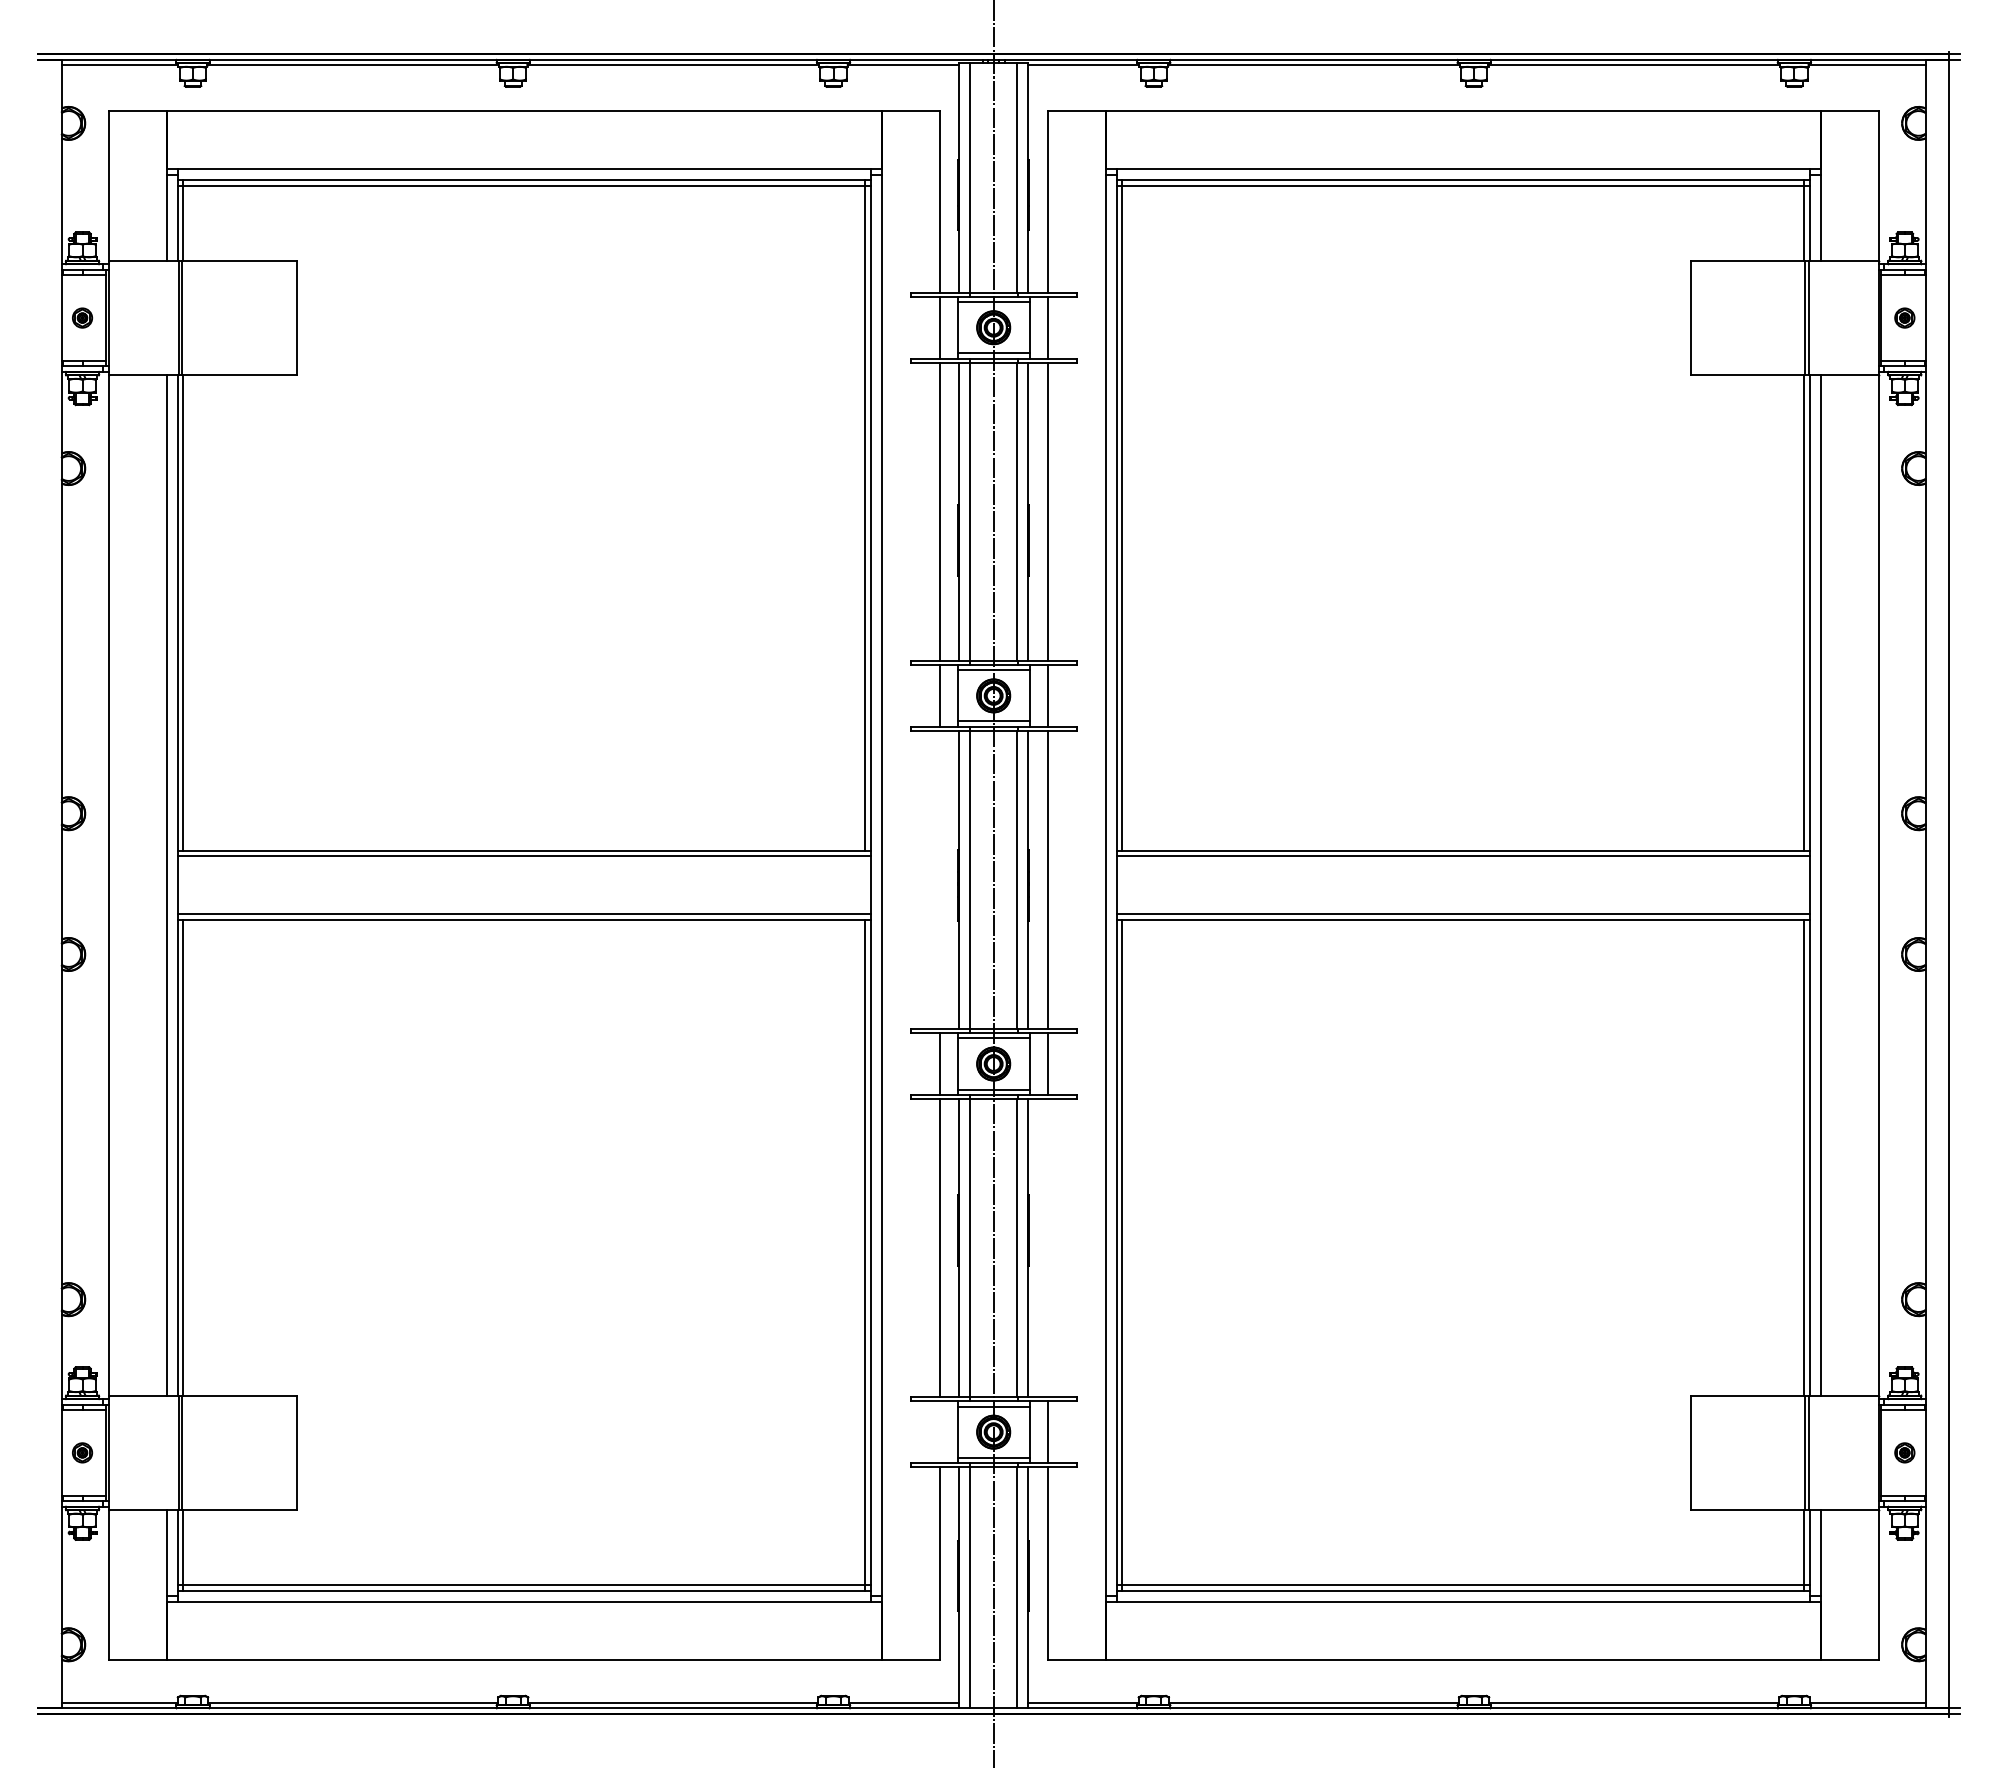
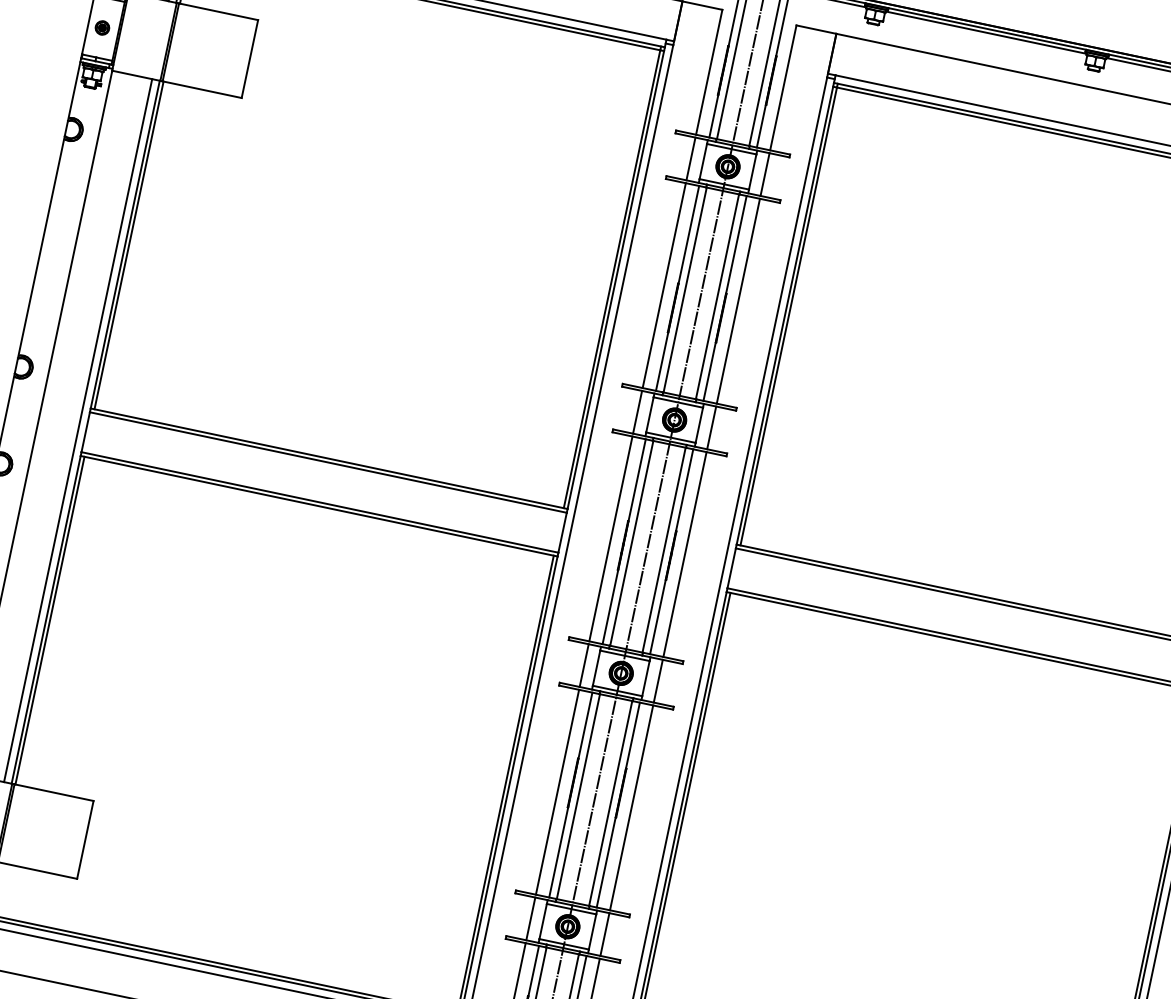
line: (939, 879) -> (610, 538), added
line: (1047, 1247) -> (631, 807), added
line: (939, 1432) -> (530, 919), added

